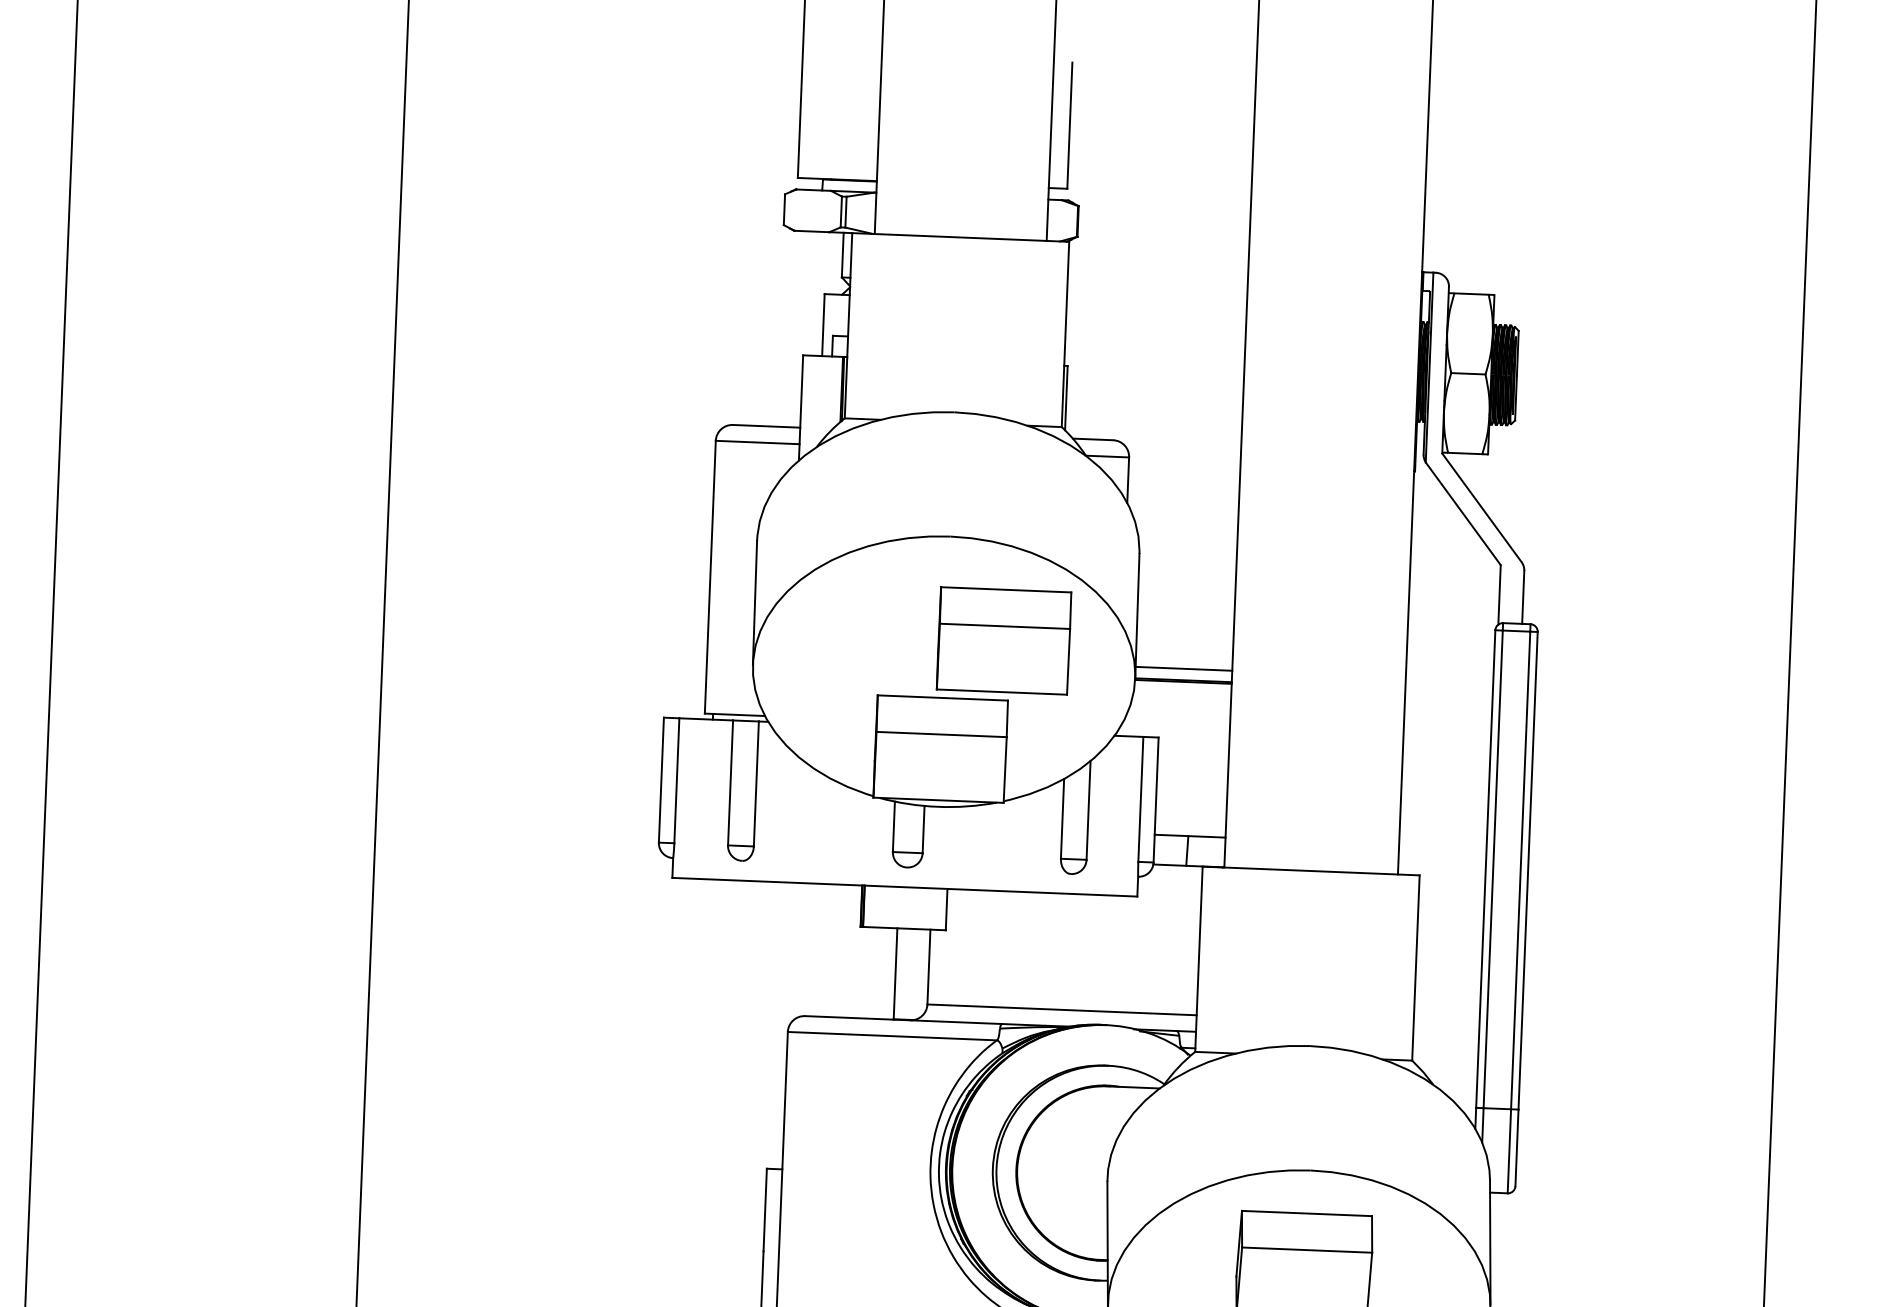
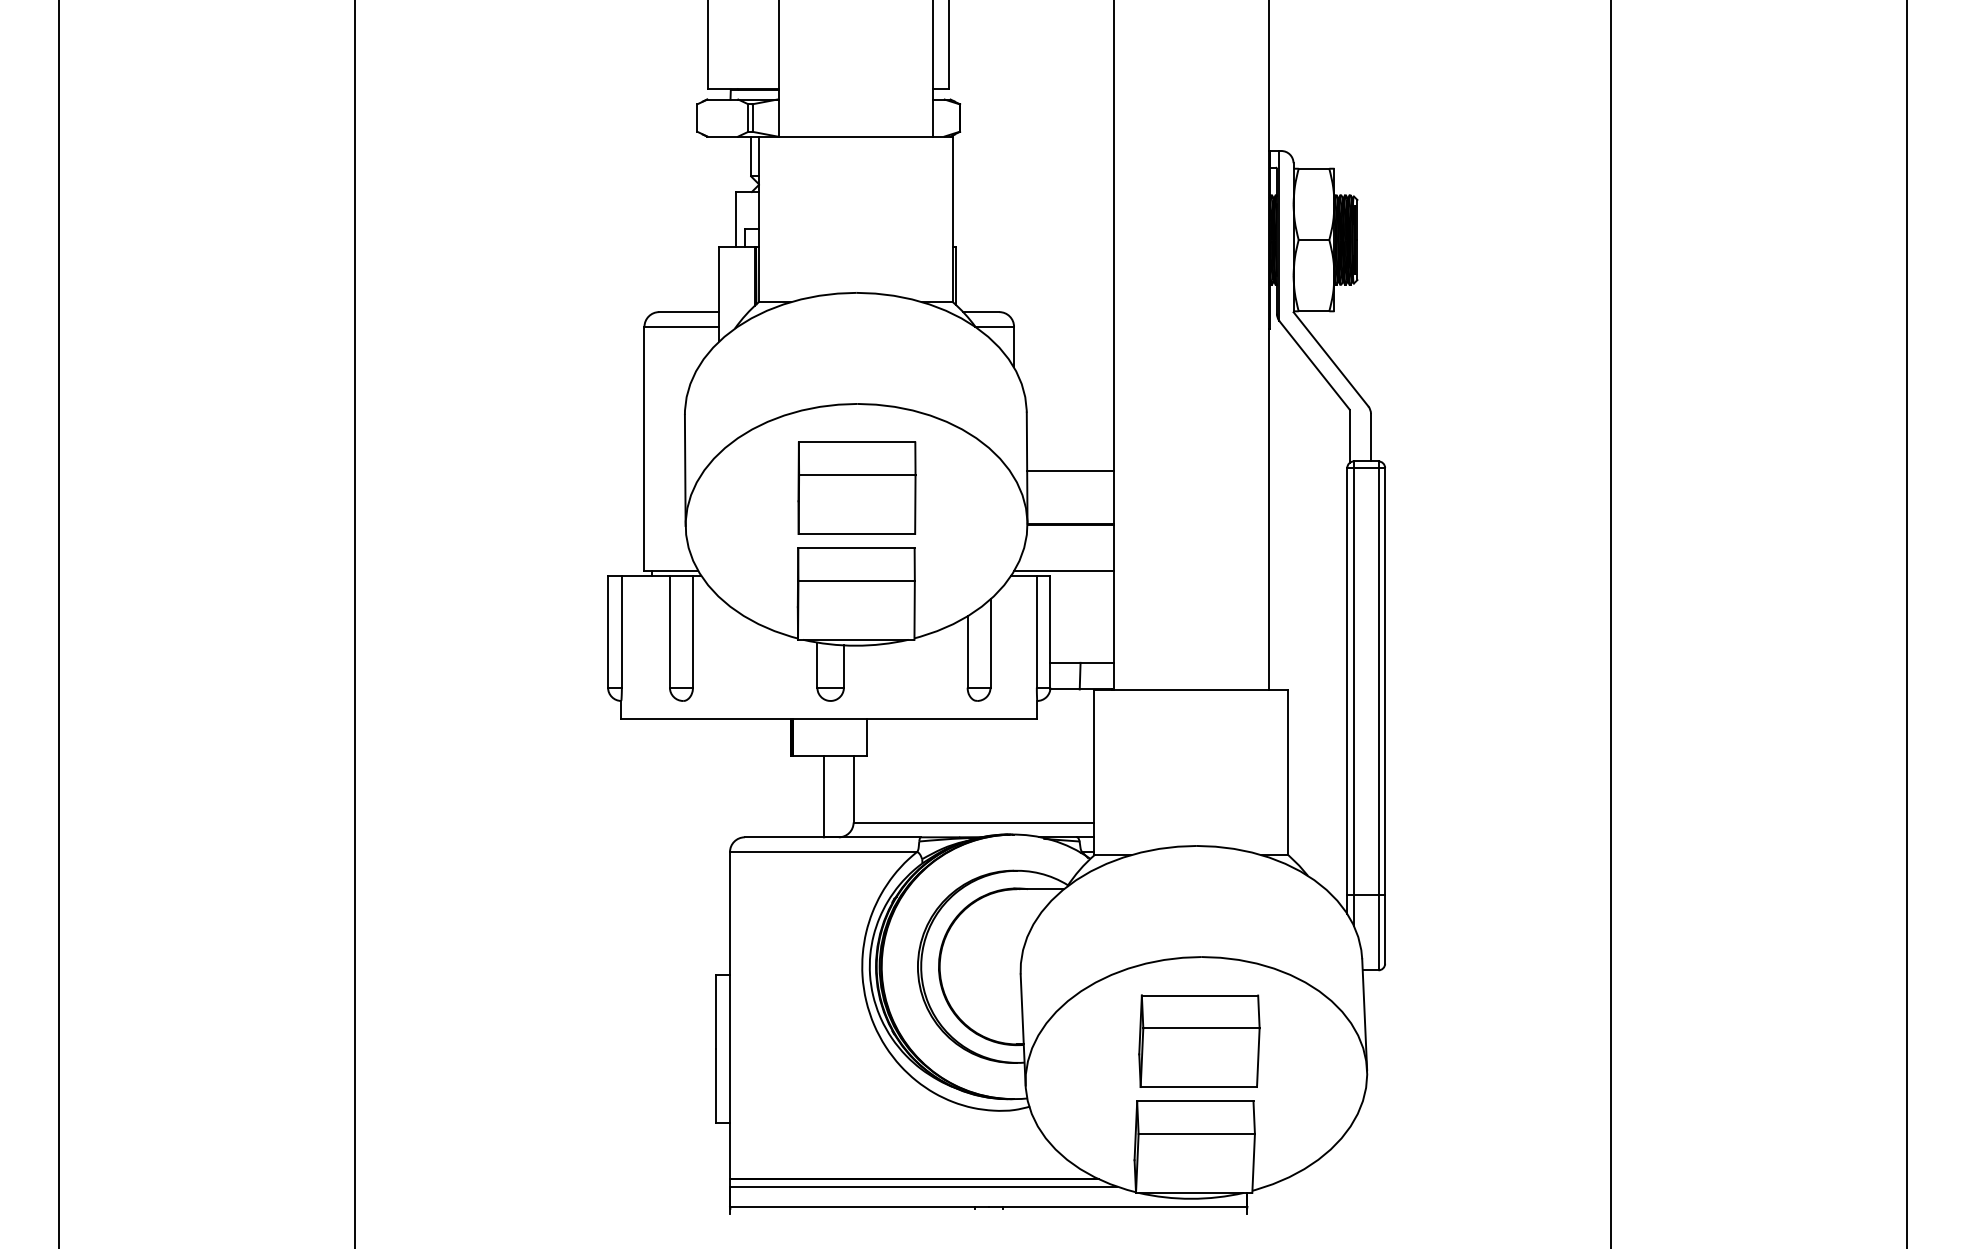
part: (1003, 640) -> (856, 487), moved
line: (1183, 668) -> (1070, 470), moved
line: (1173, 733) -> (1063, 571), added

